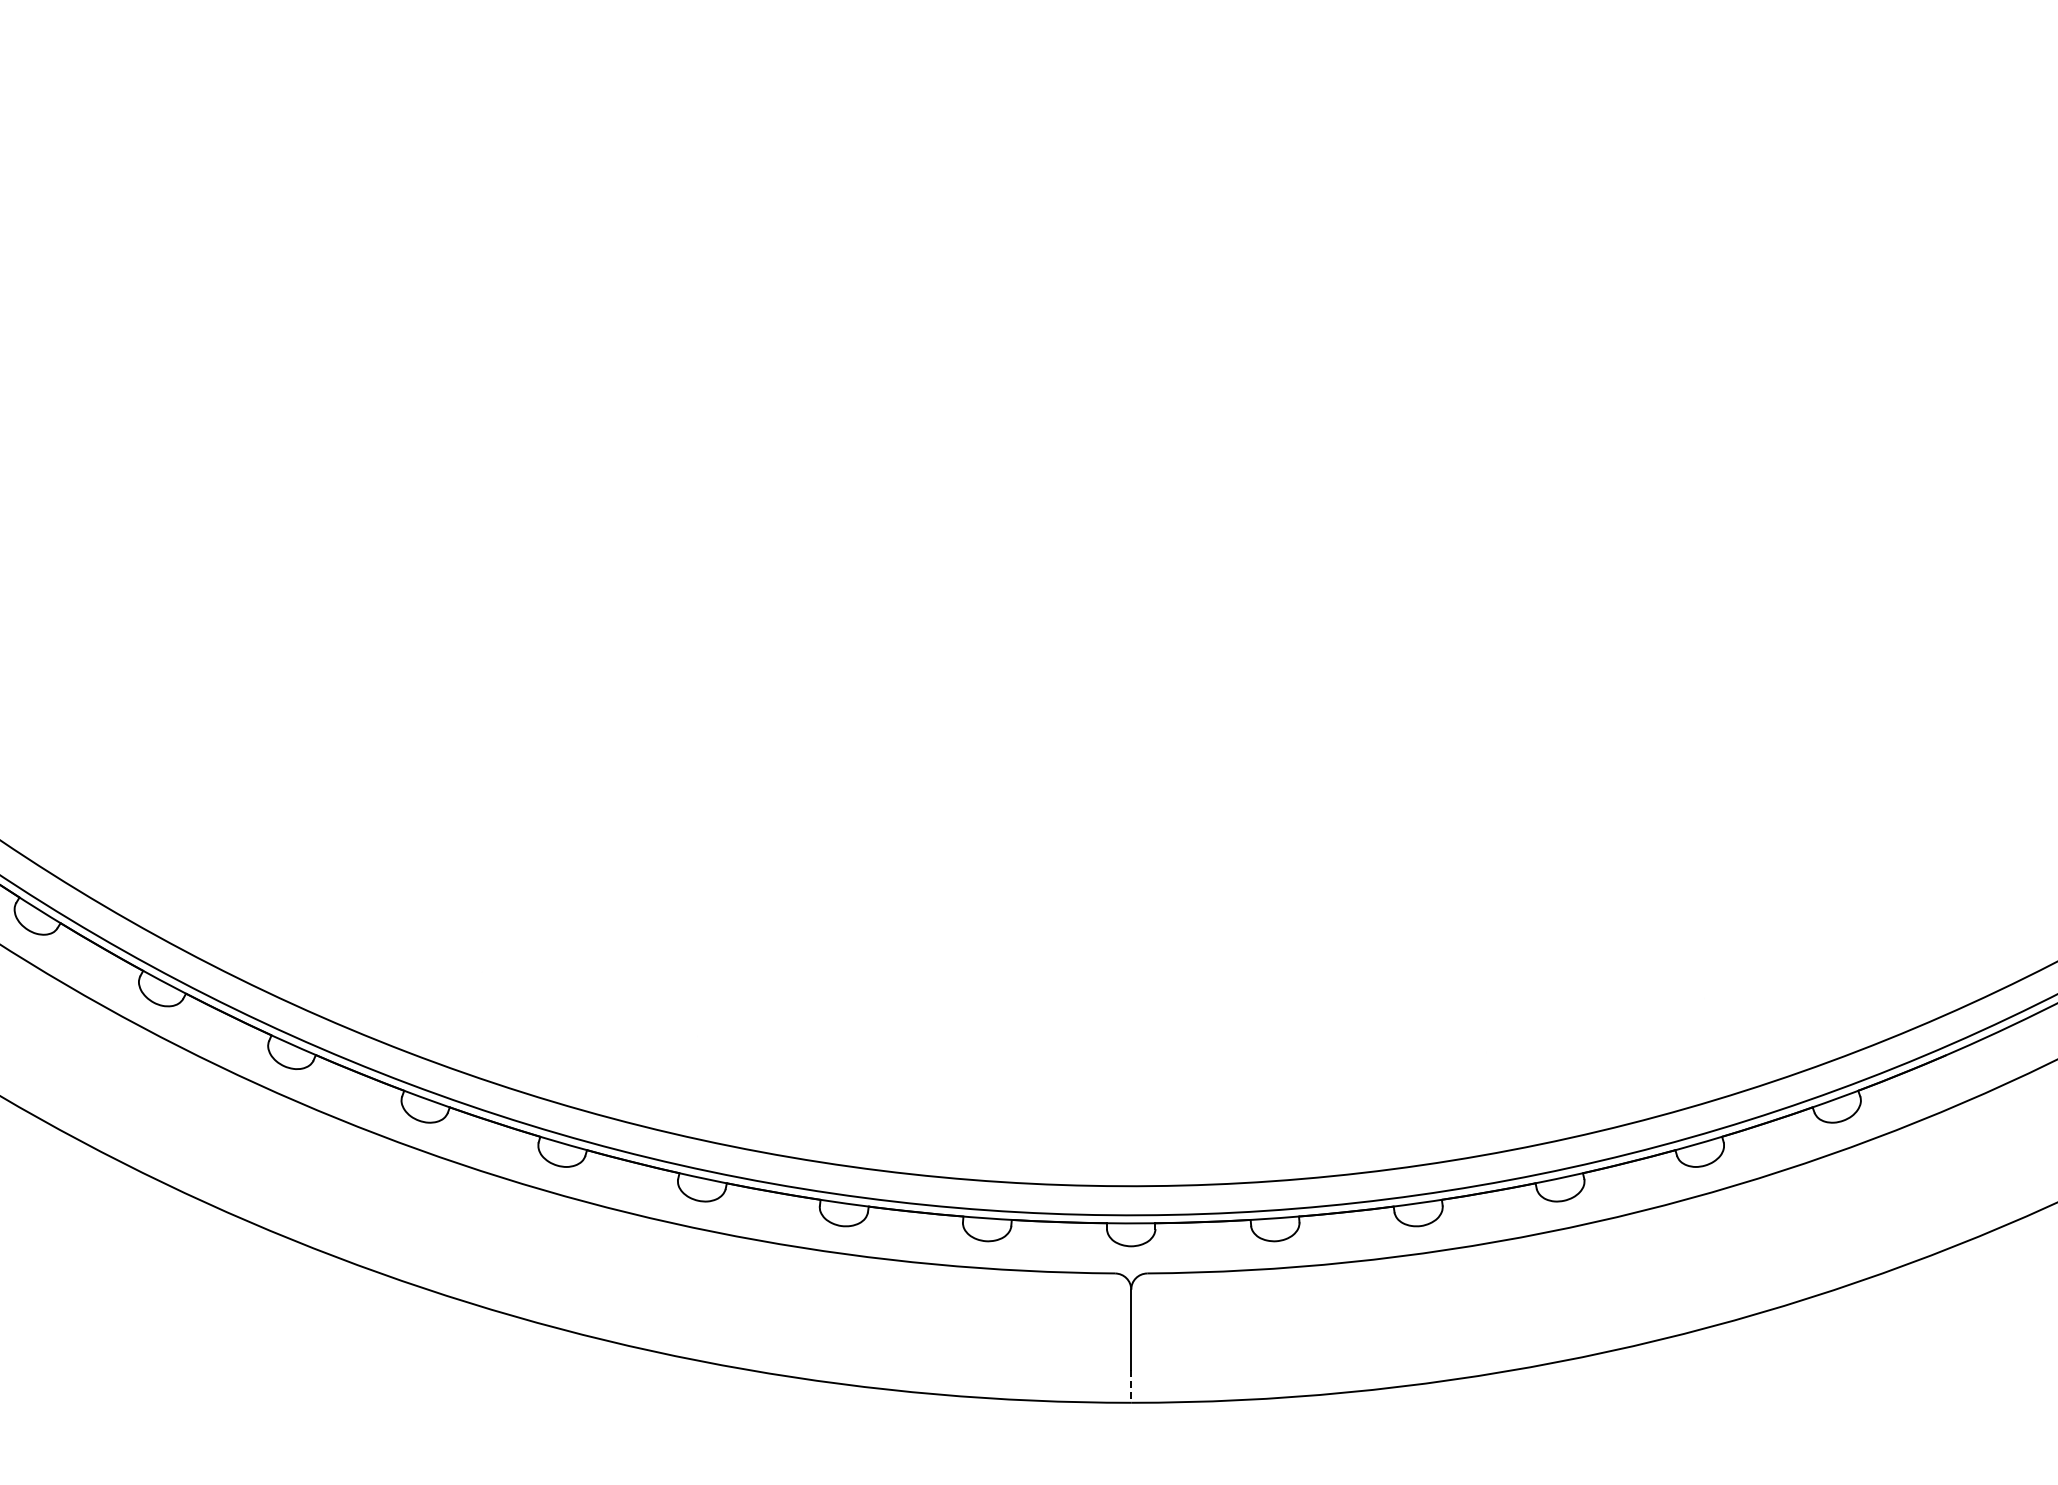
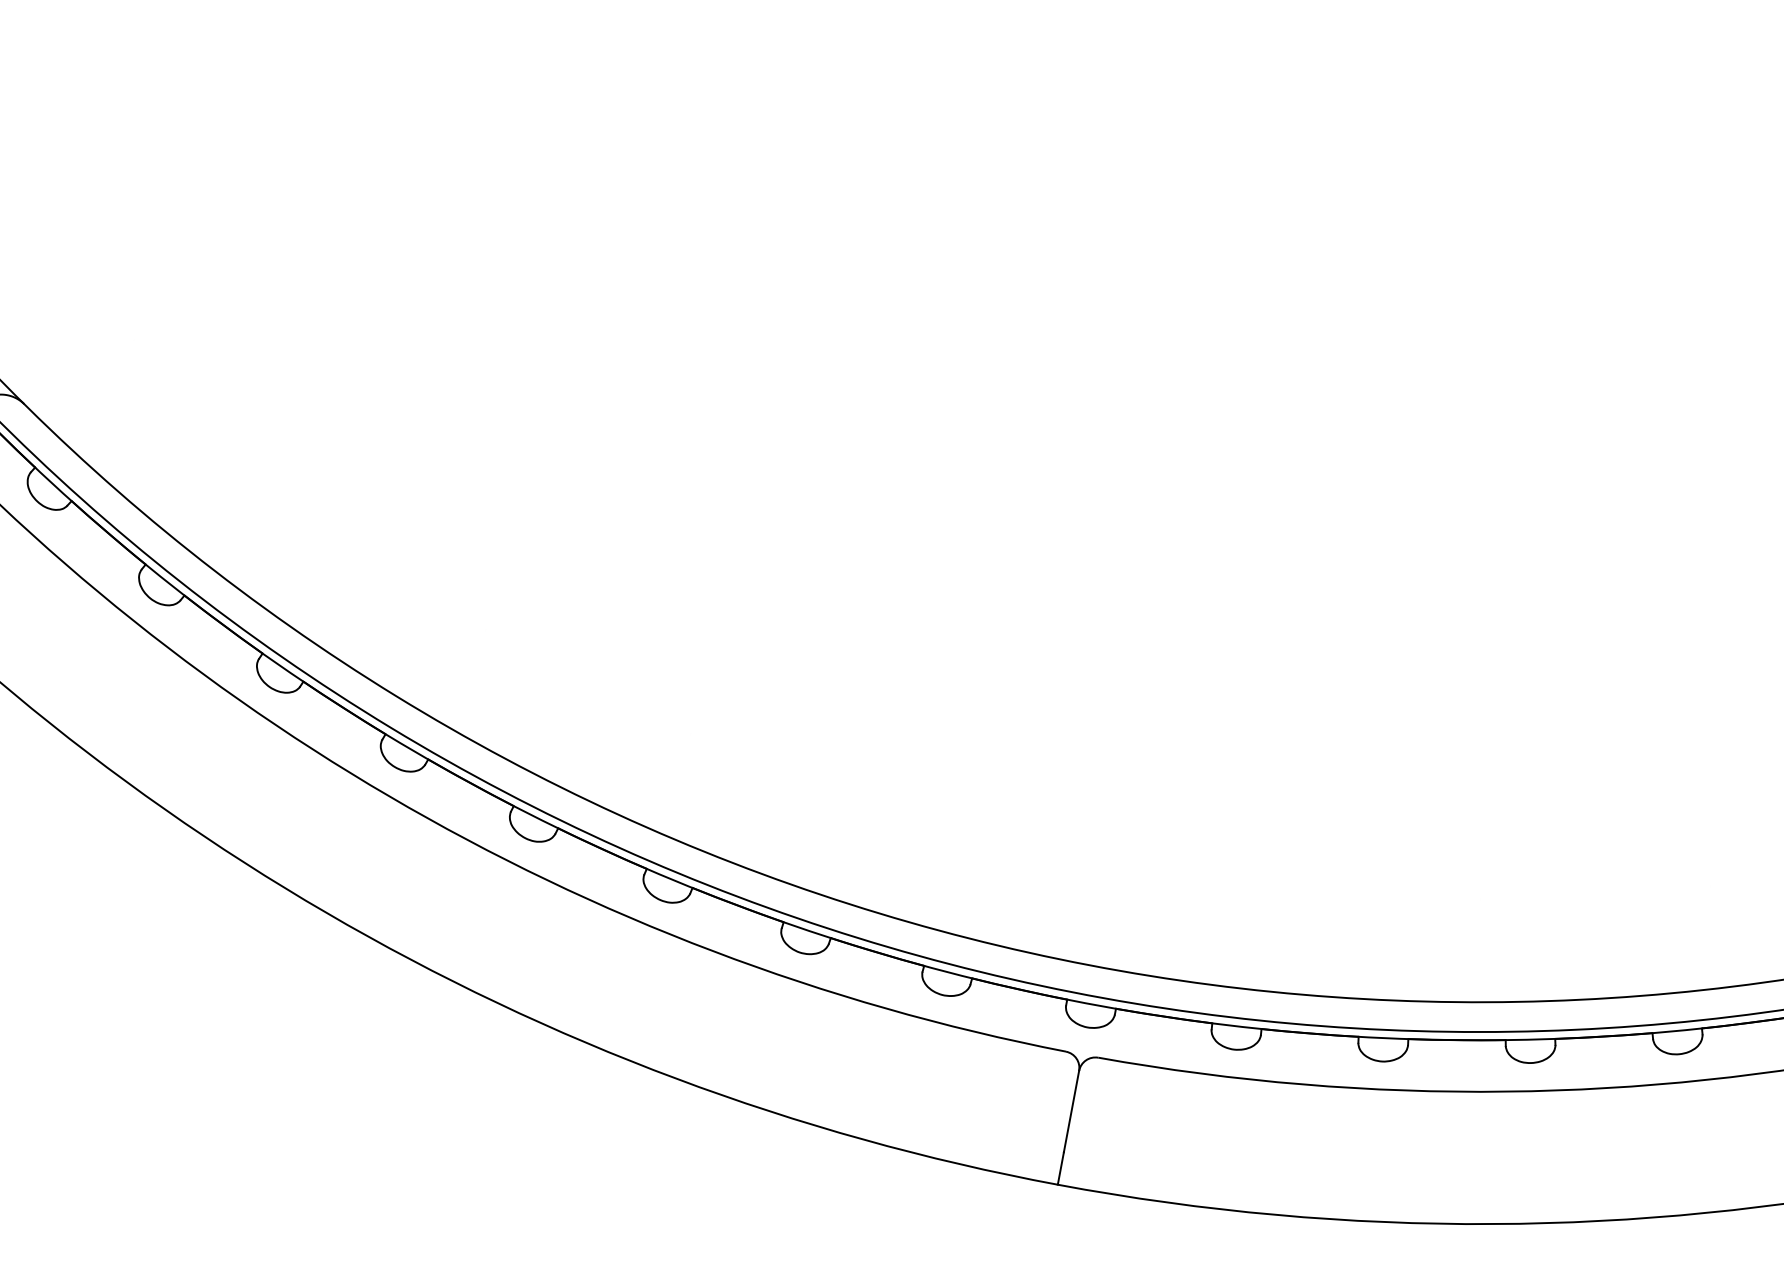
line: (1131, 1387) -> (1060, 1169), dashed -> solid

